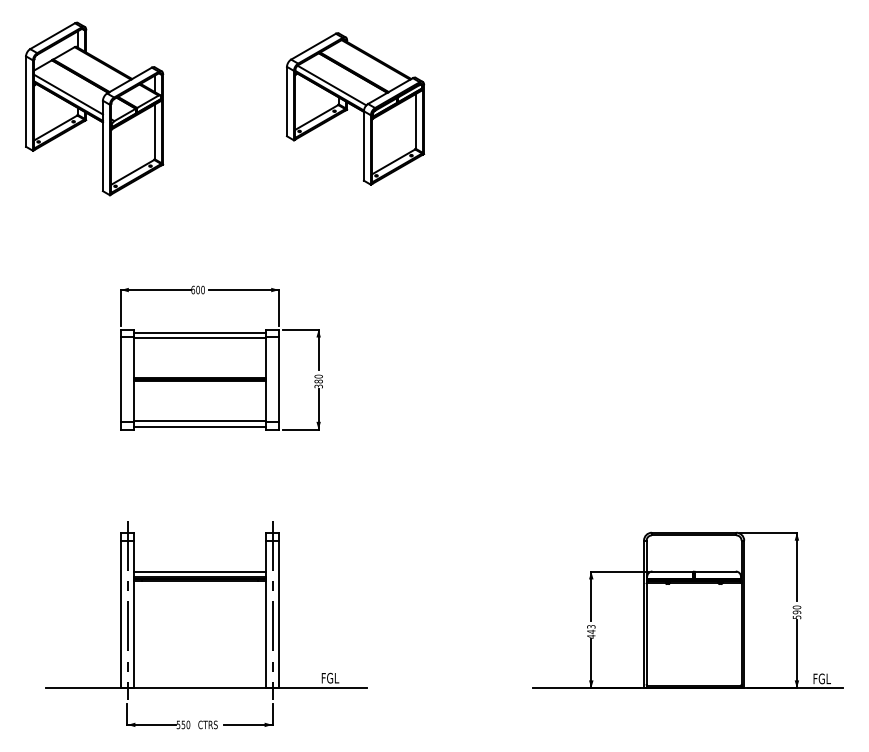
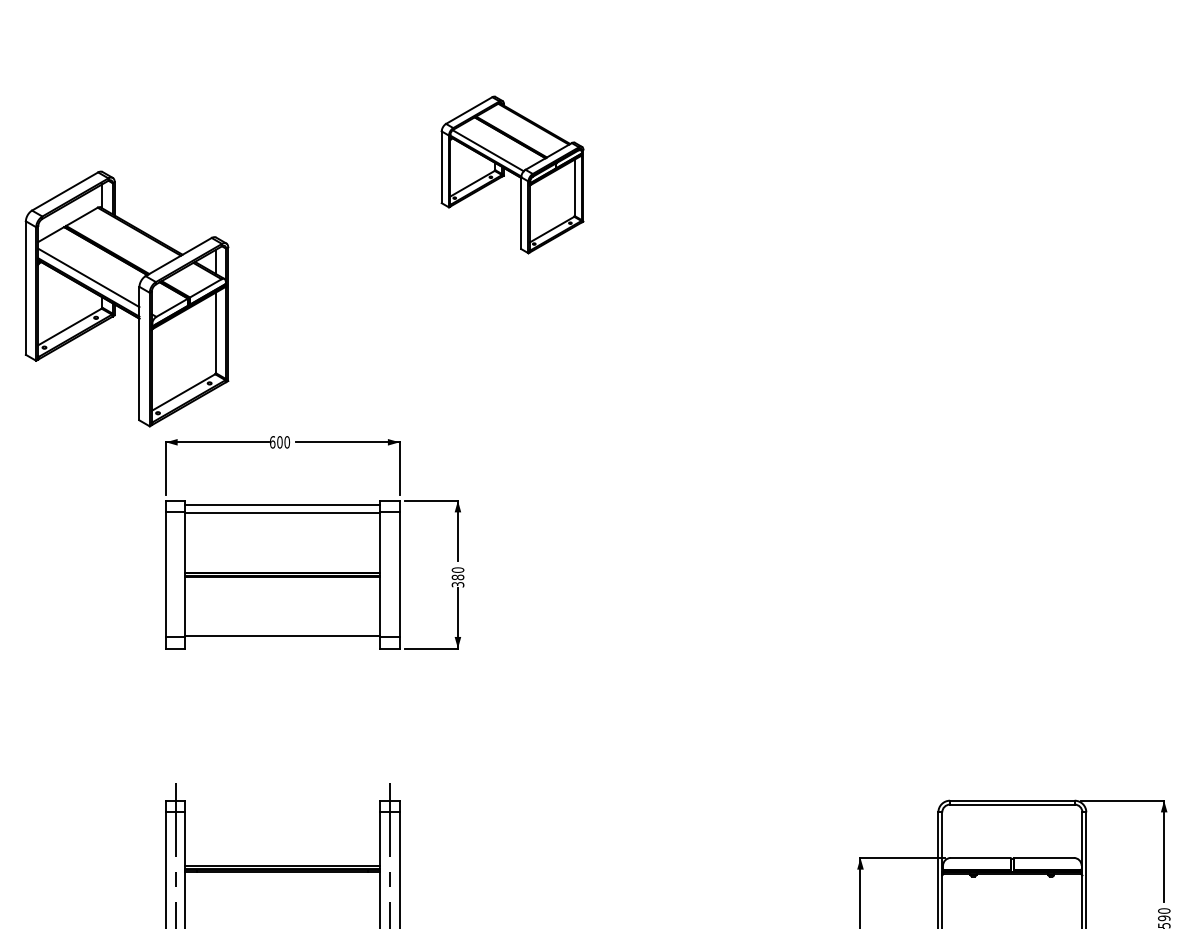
part: (94, 108) -> (126, 298), moved
part: (355, 108) -> (512, 174), size x0.7
line: (199, 426) -> (281, 643), removed
line: (199, 571) -> (281, 857), removed

